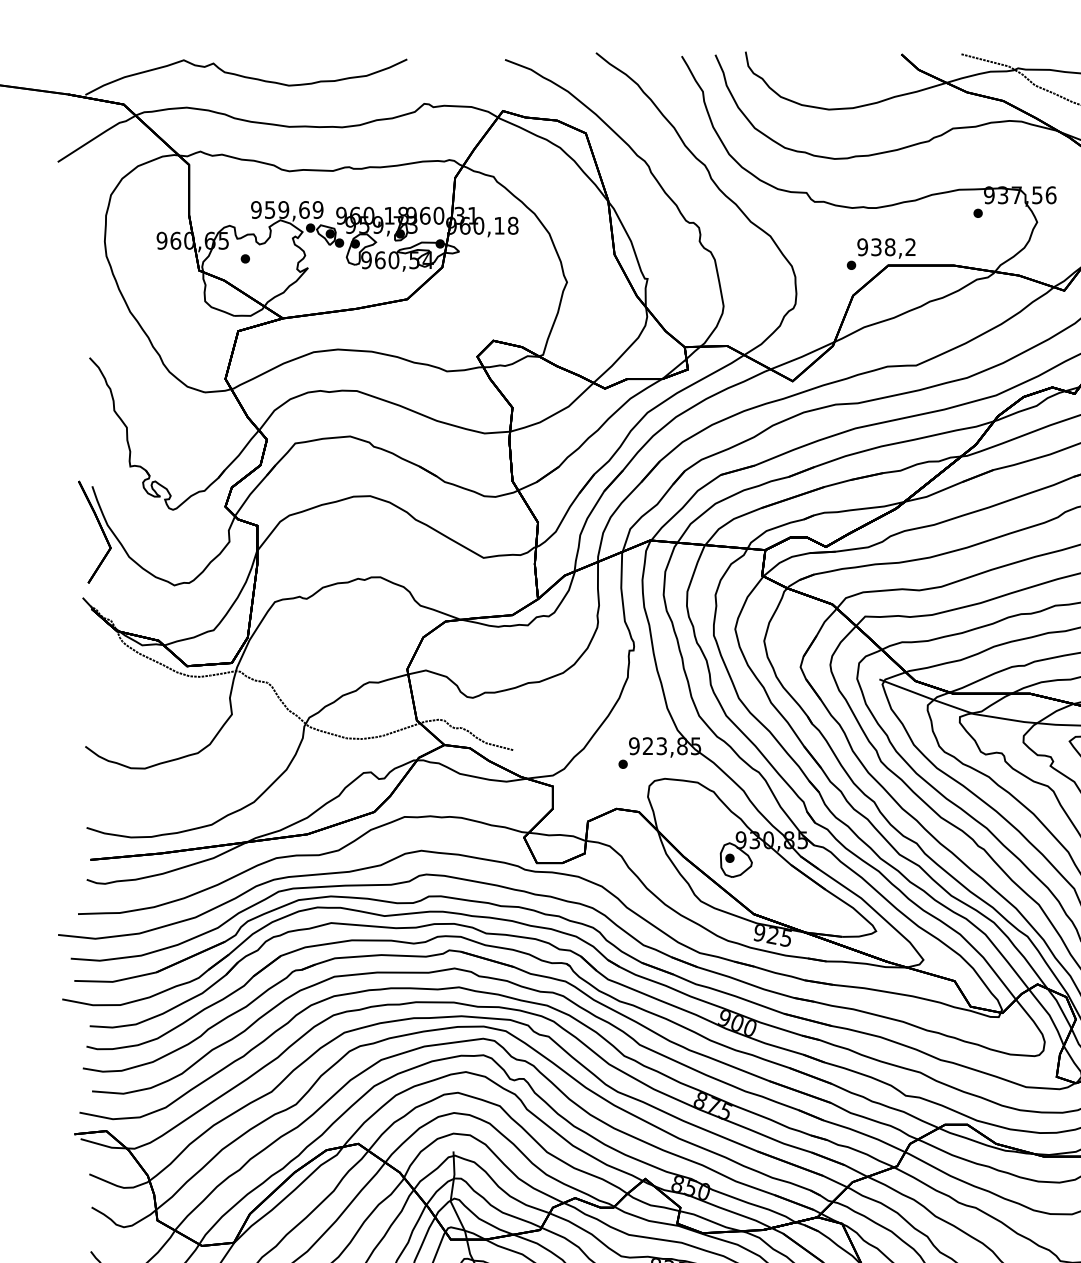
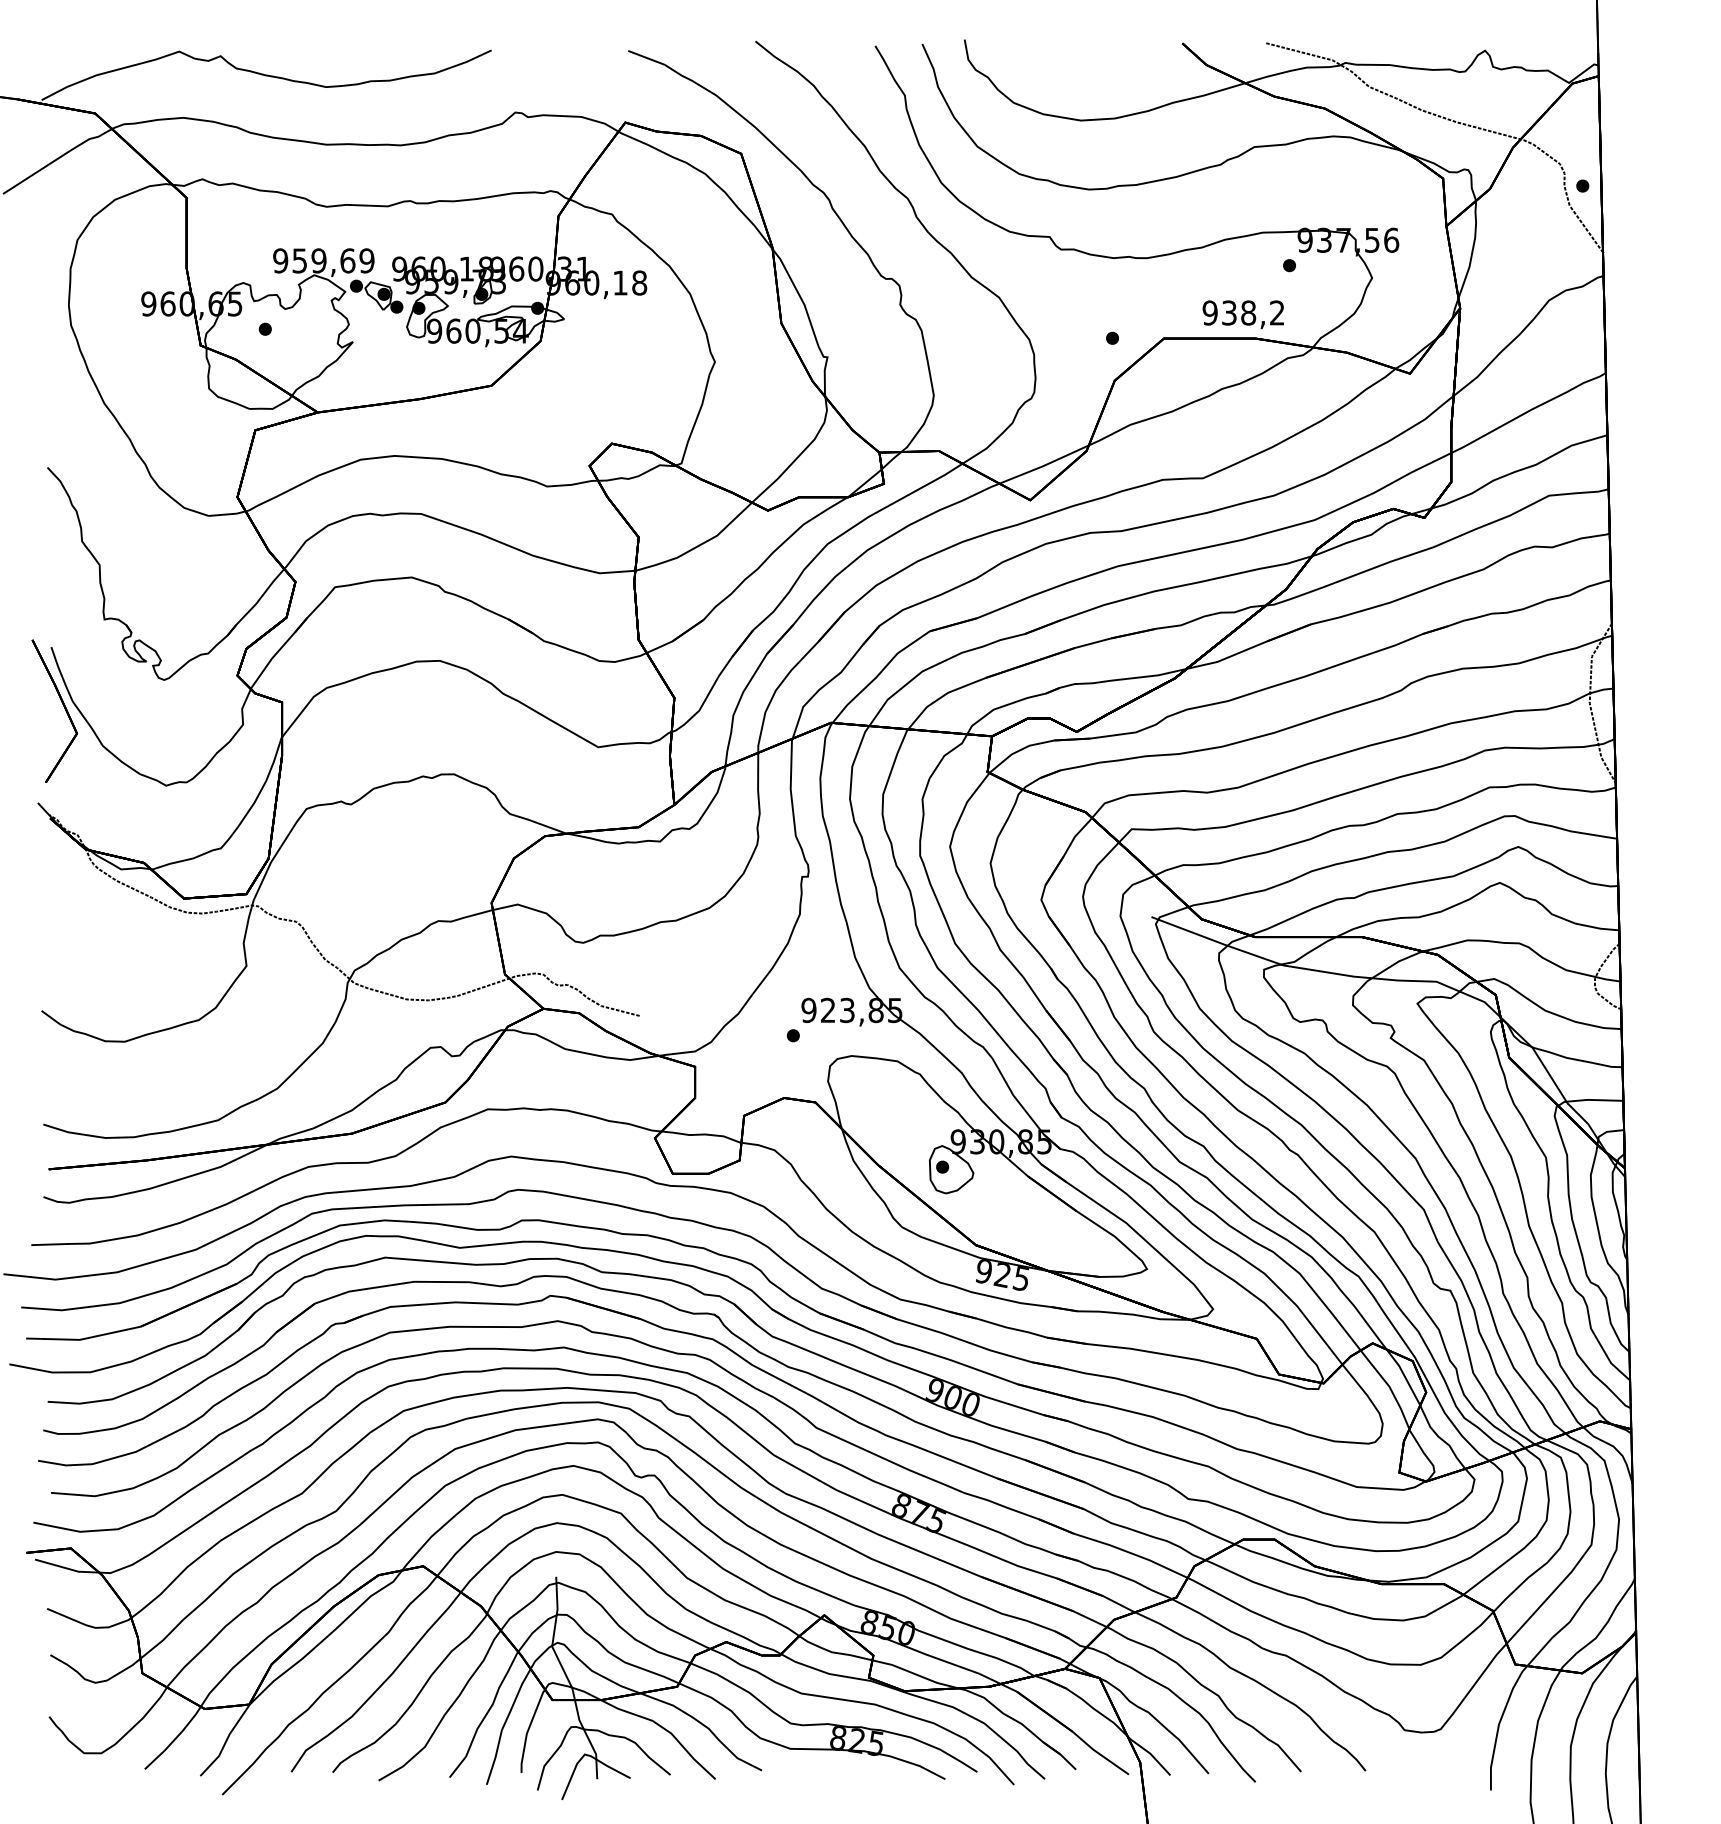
text: (885, 248) -> (1242, 314), moved

